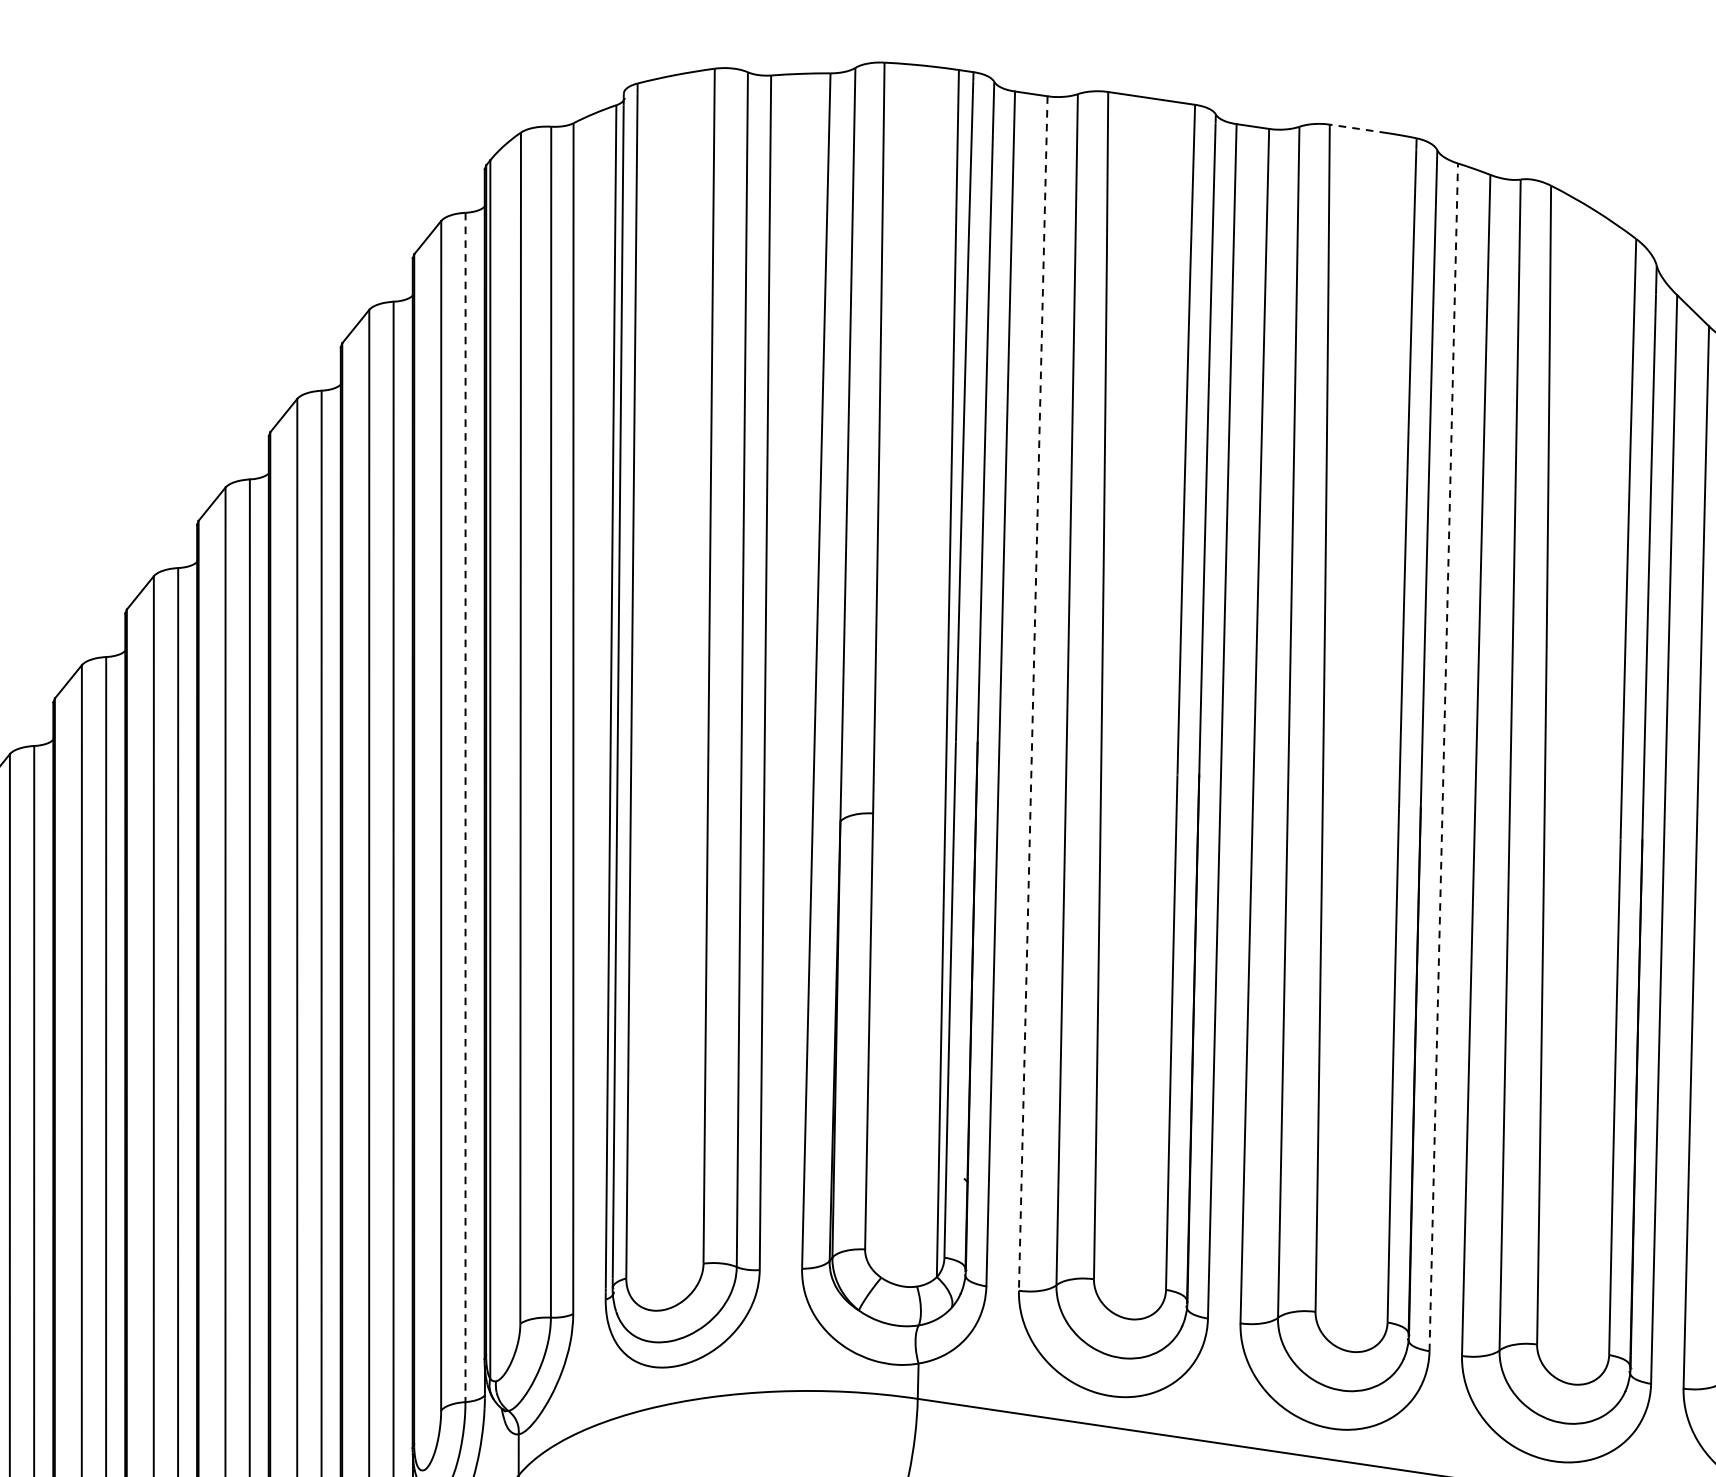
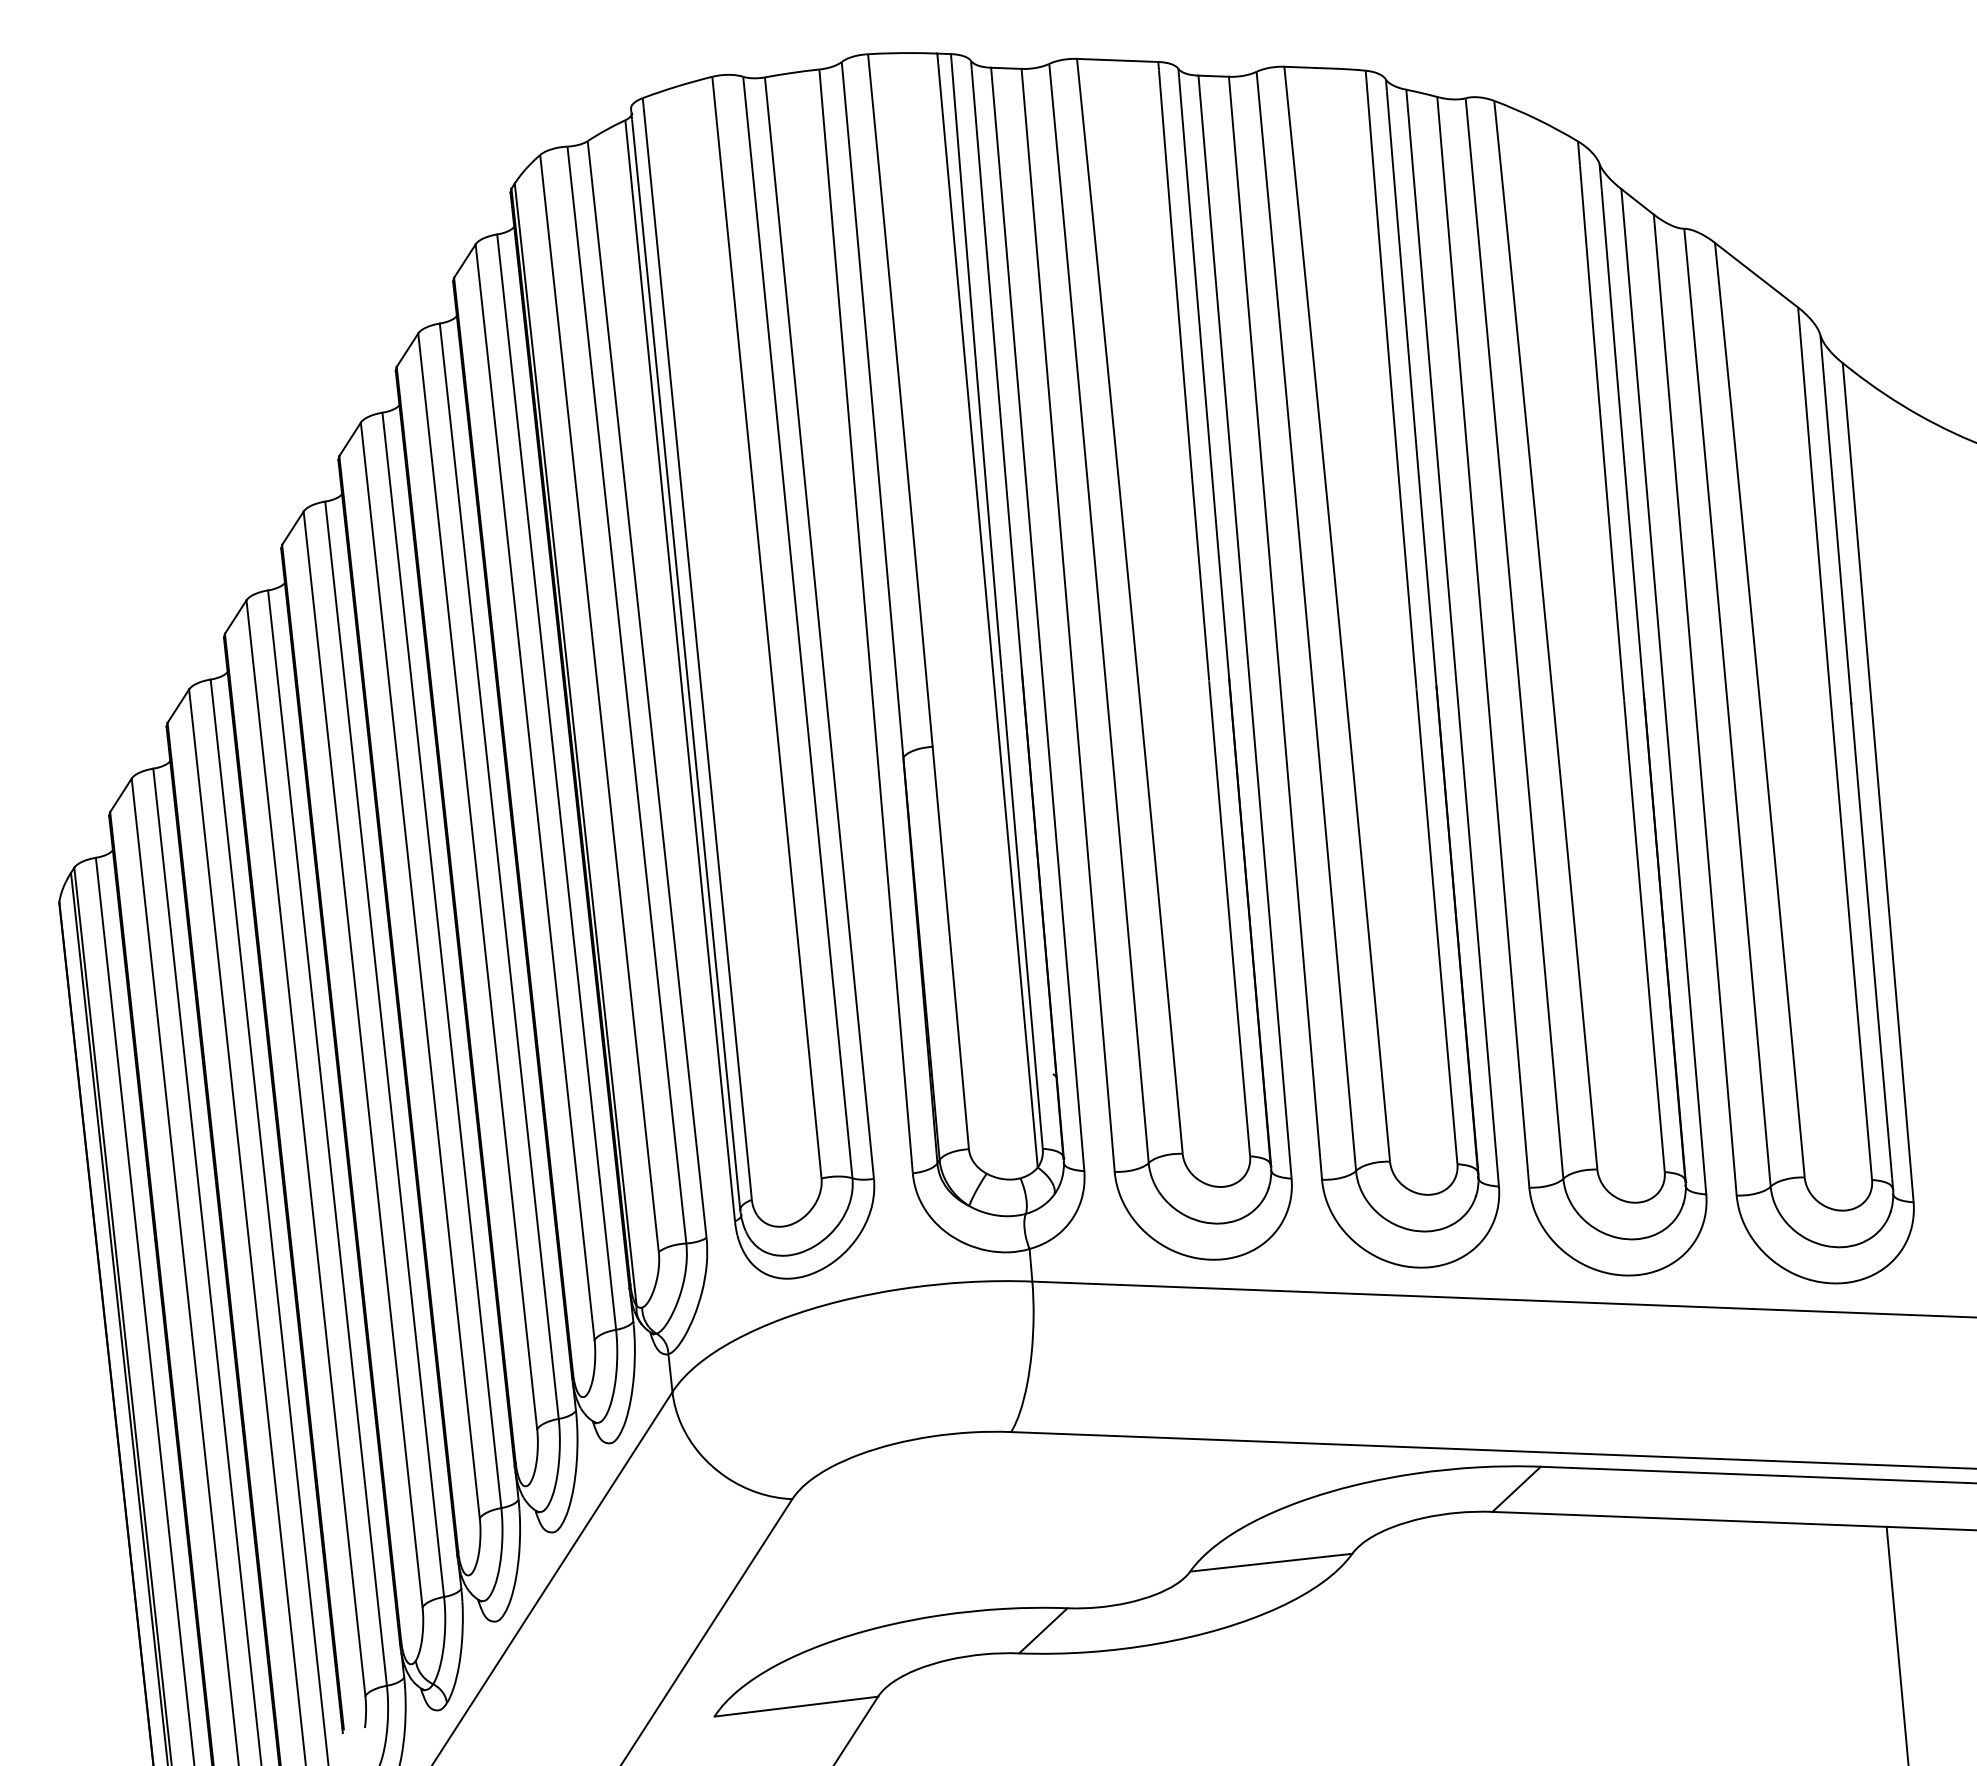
line: (1358, 128) -> (1311, 67), dashed -> solid
line: (1033, 693) -> (1068, 620), dashed -> solid
line: (1443, 756) -> (1452, 637), dashed -> solid
line: (465, 807) -> (556, 782), dashed -> solid

